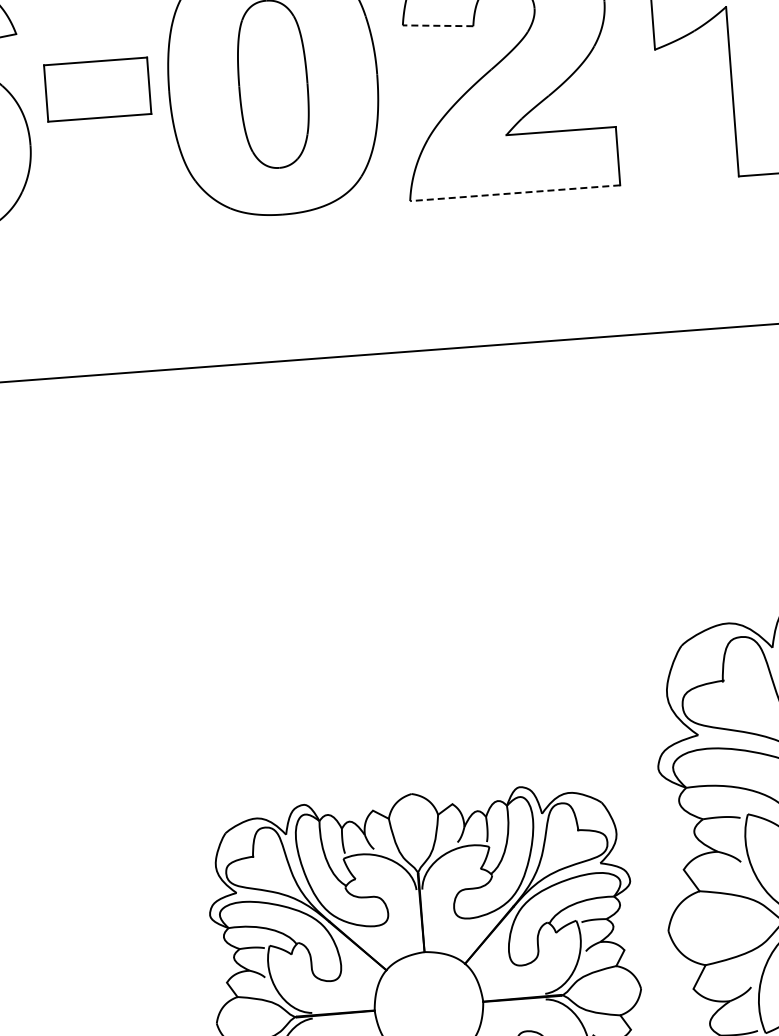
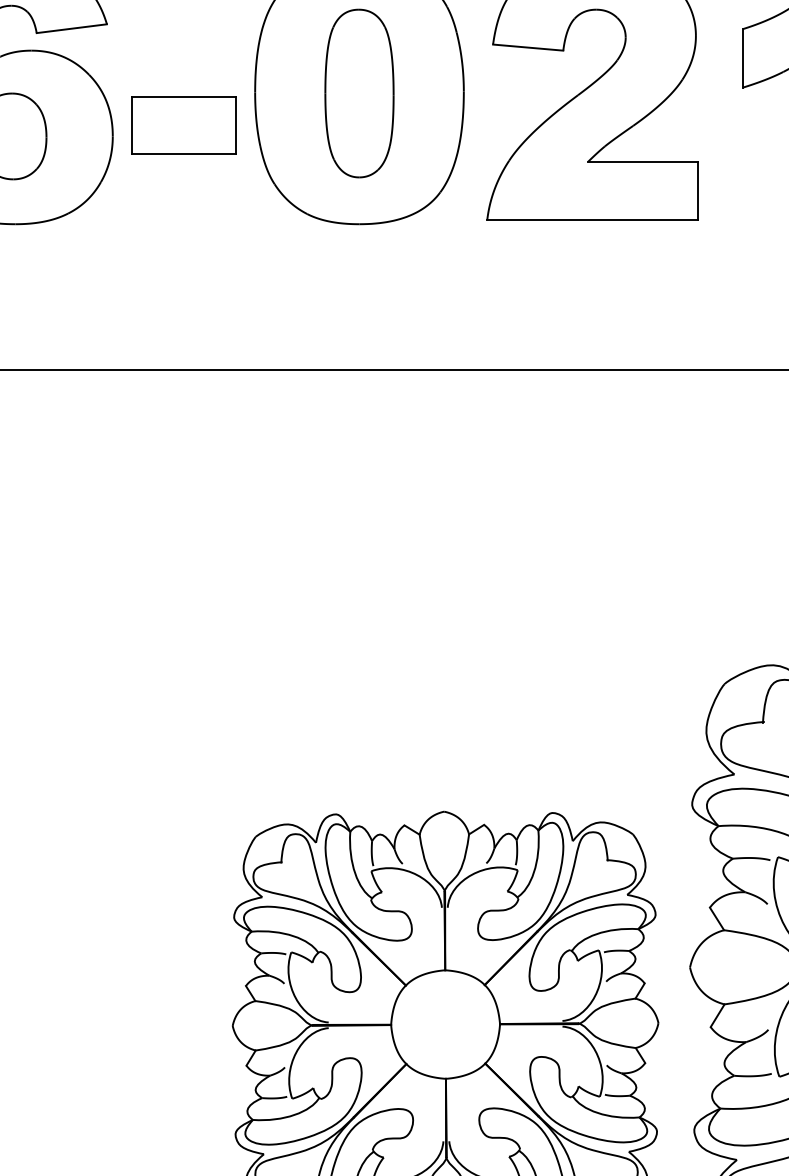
line: (437, 25) -> (527, 47), dashed -> solid
part: (97, 89) -> (183, 125), moved
line: (515, 193) -> (592, 220), dashed -> solid

